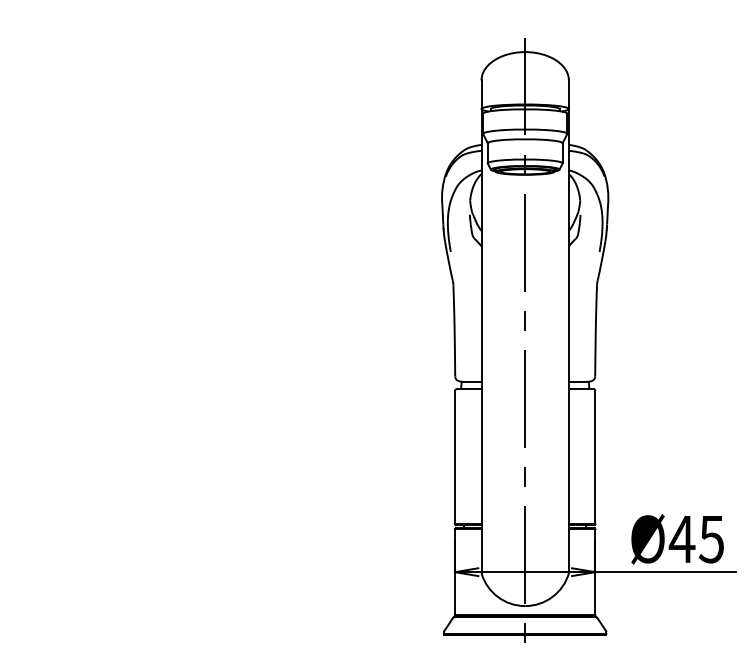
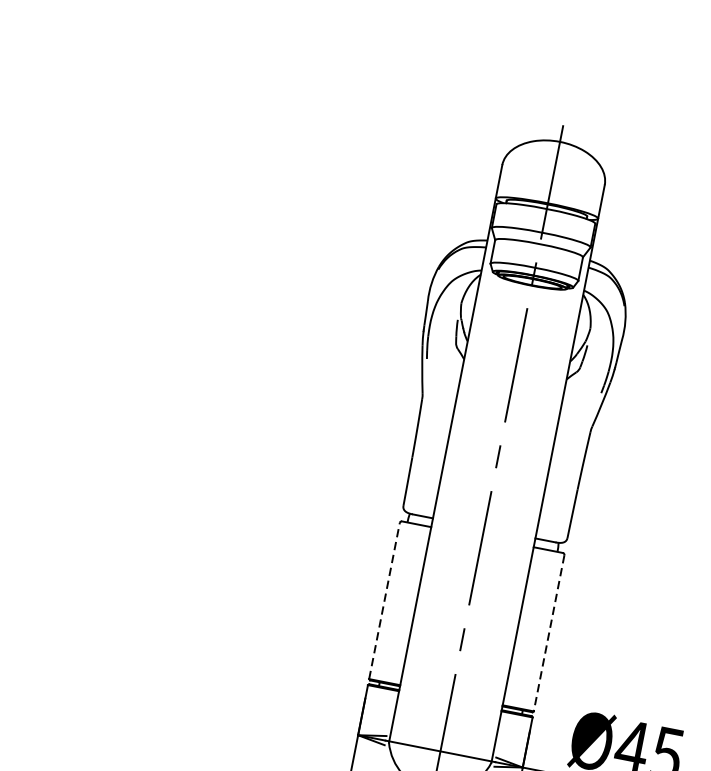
line: (454, 457) -> (383, 600), solid -> dashed
line: (595, 457) -> (549, 633), solid -> dashed

